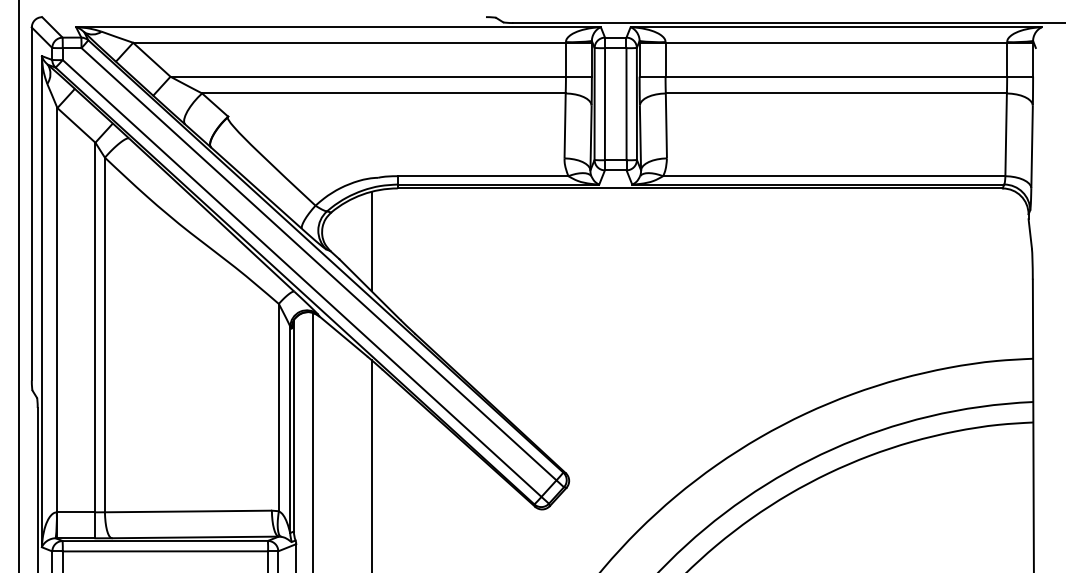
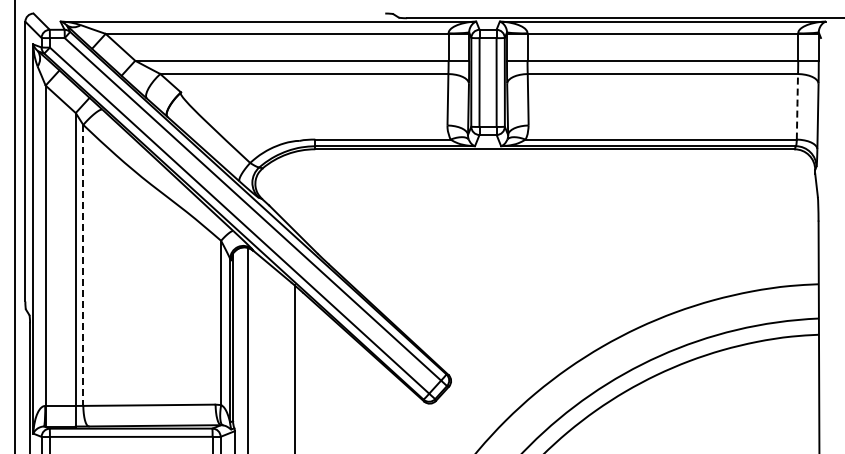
line: (1006, 134) -> (797, 106), solid -> dashed
line: (371, 240) -> (294, 190), removed
line: (105, 335) -> (83, 265), solid -> dashed

